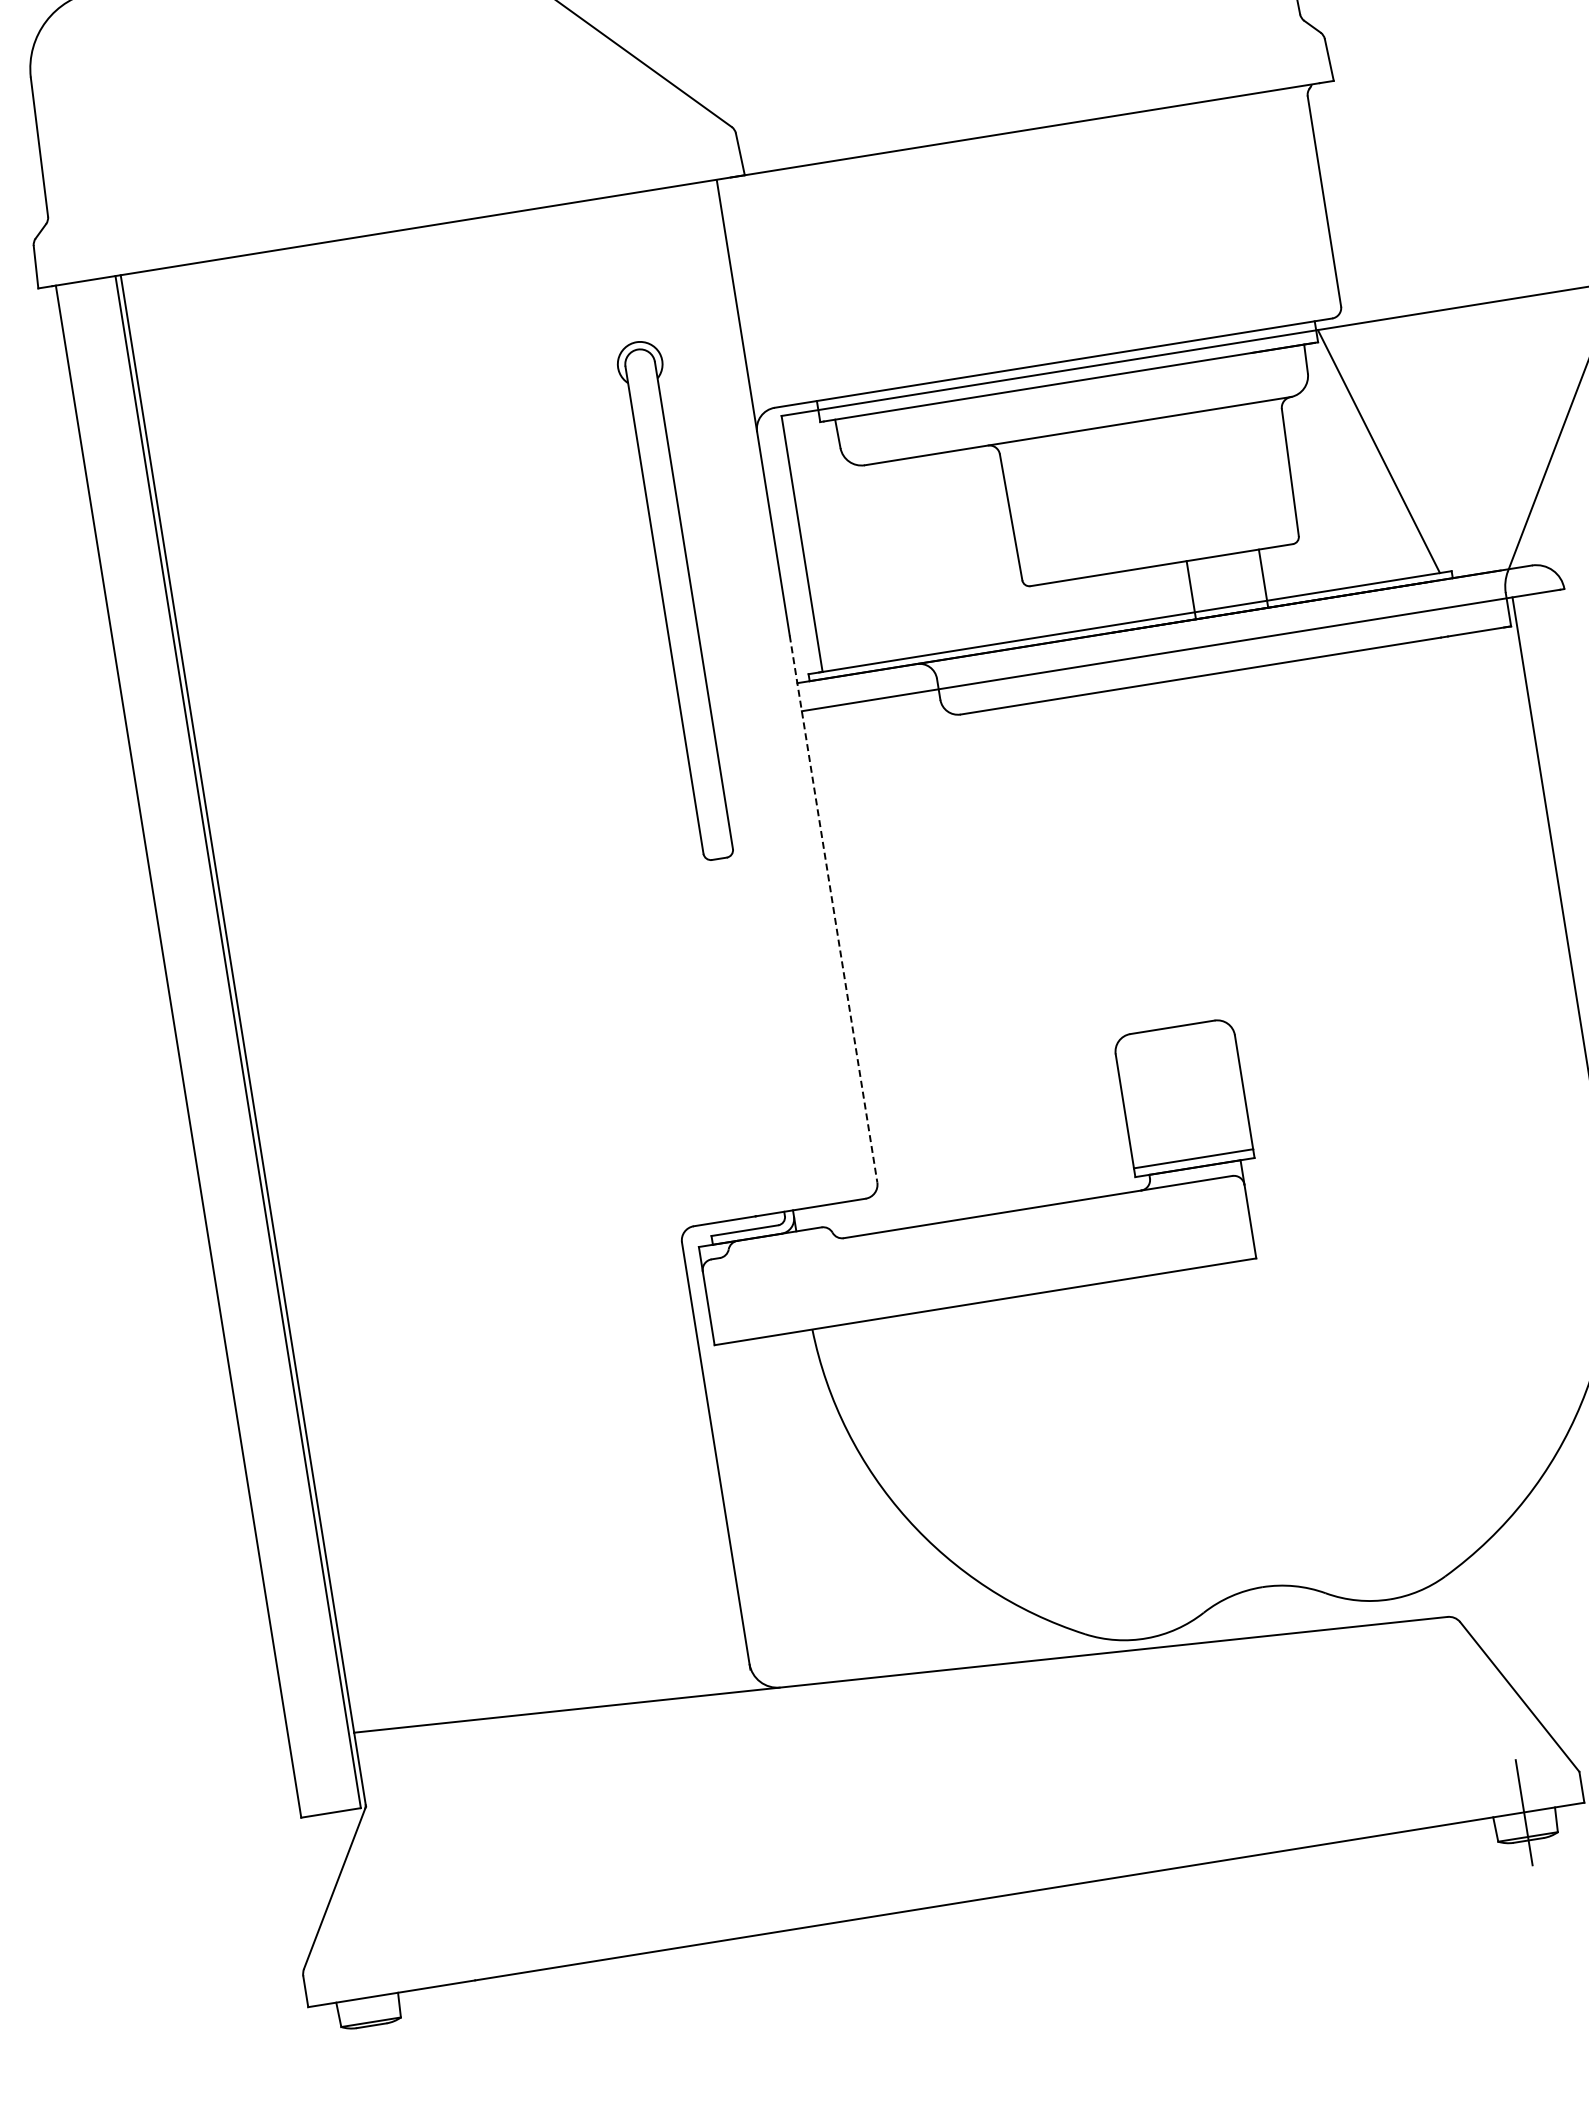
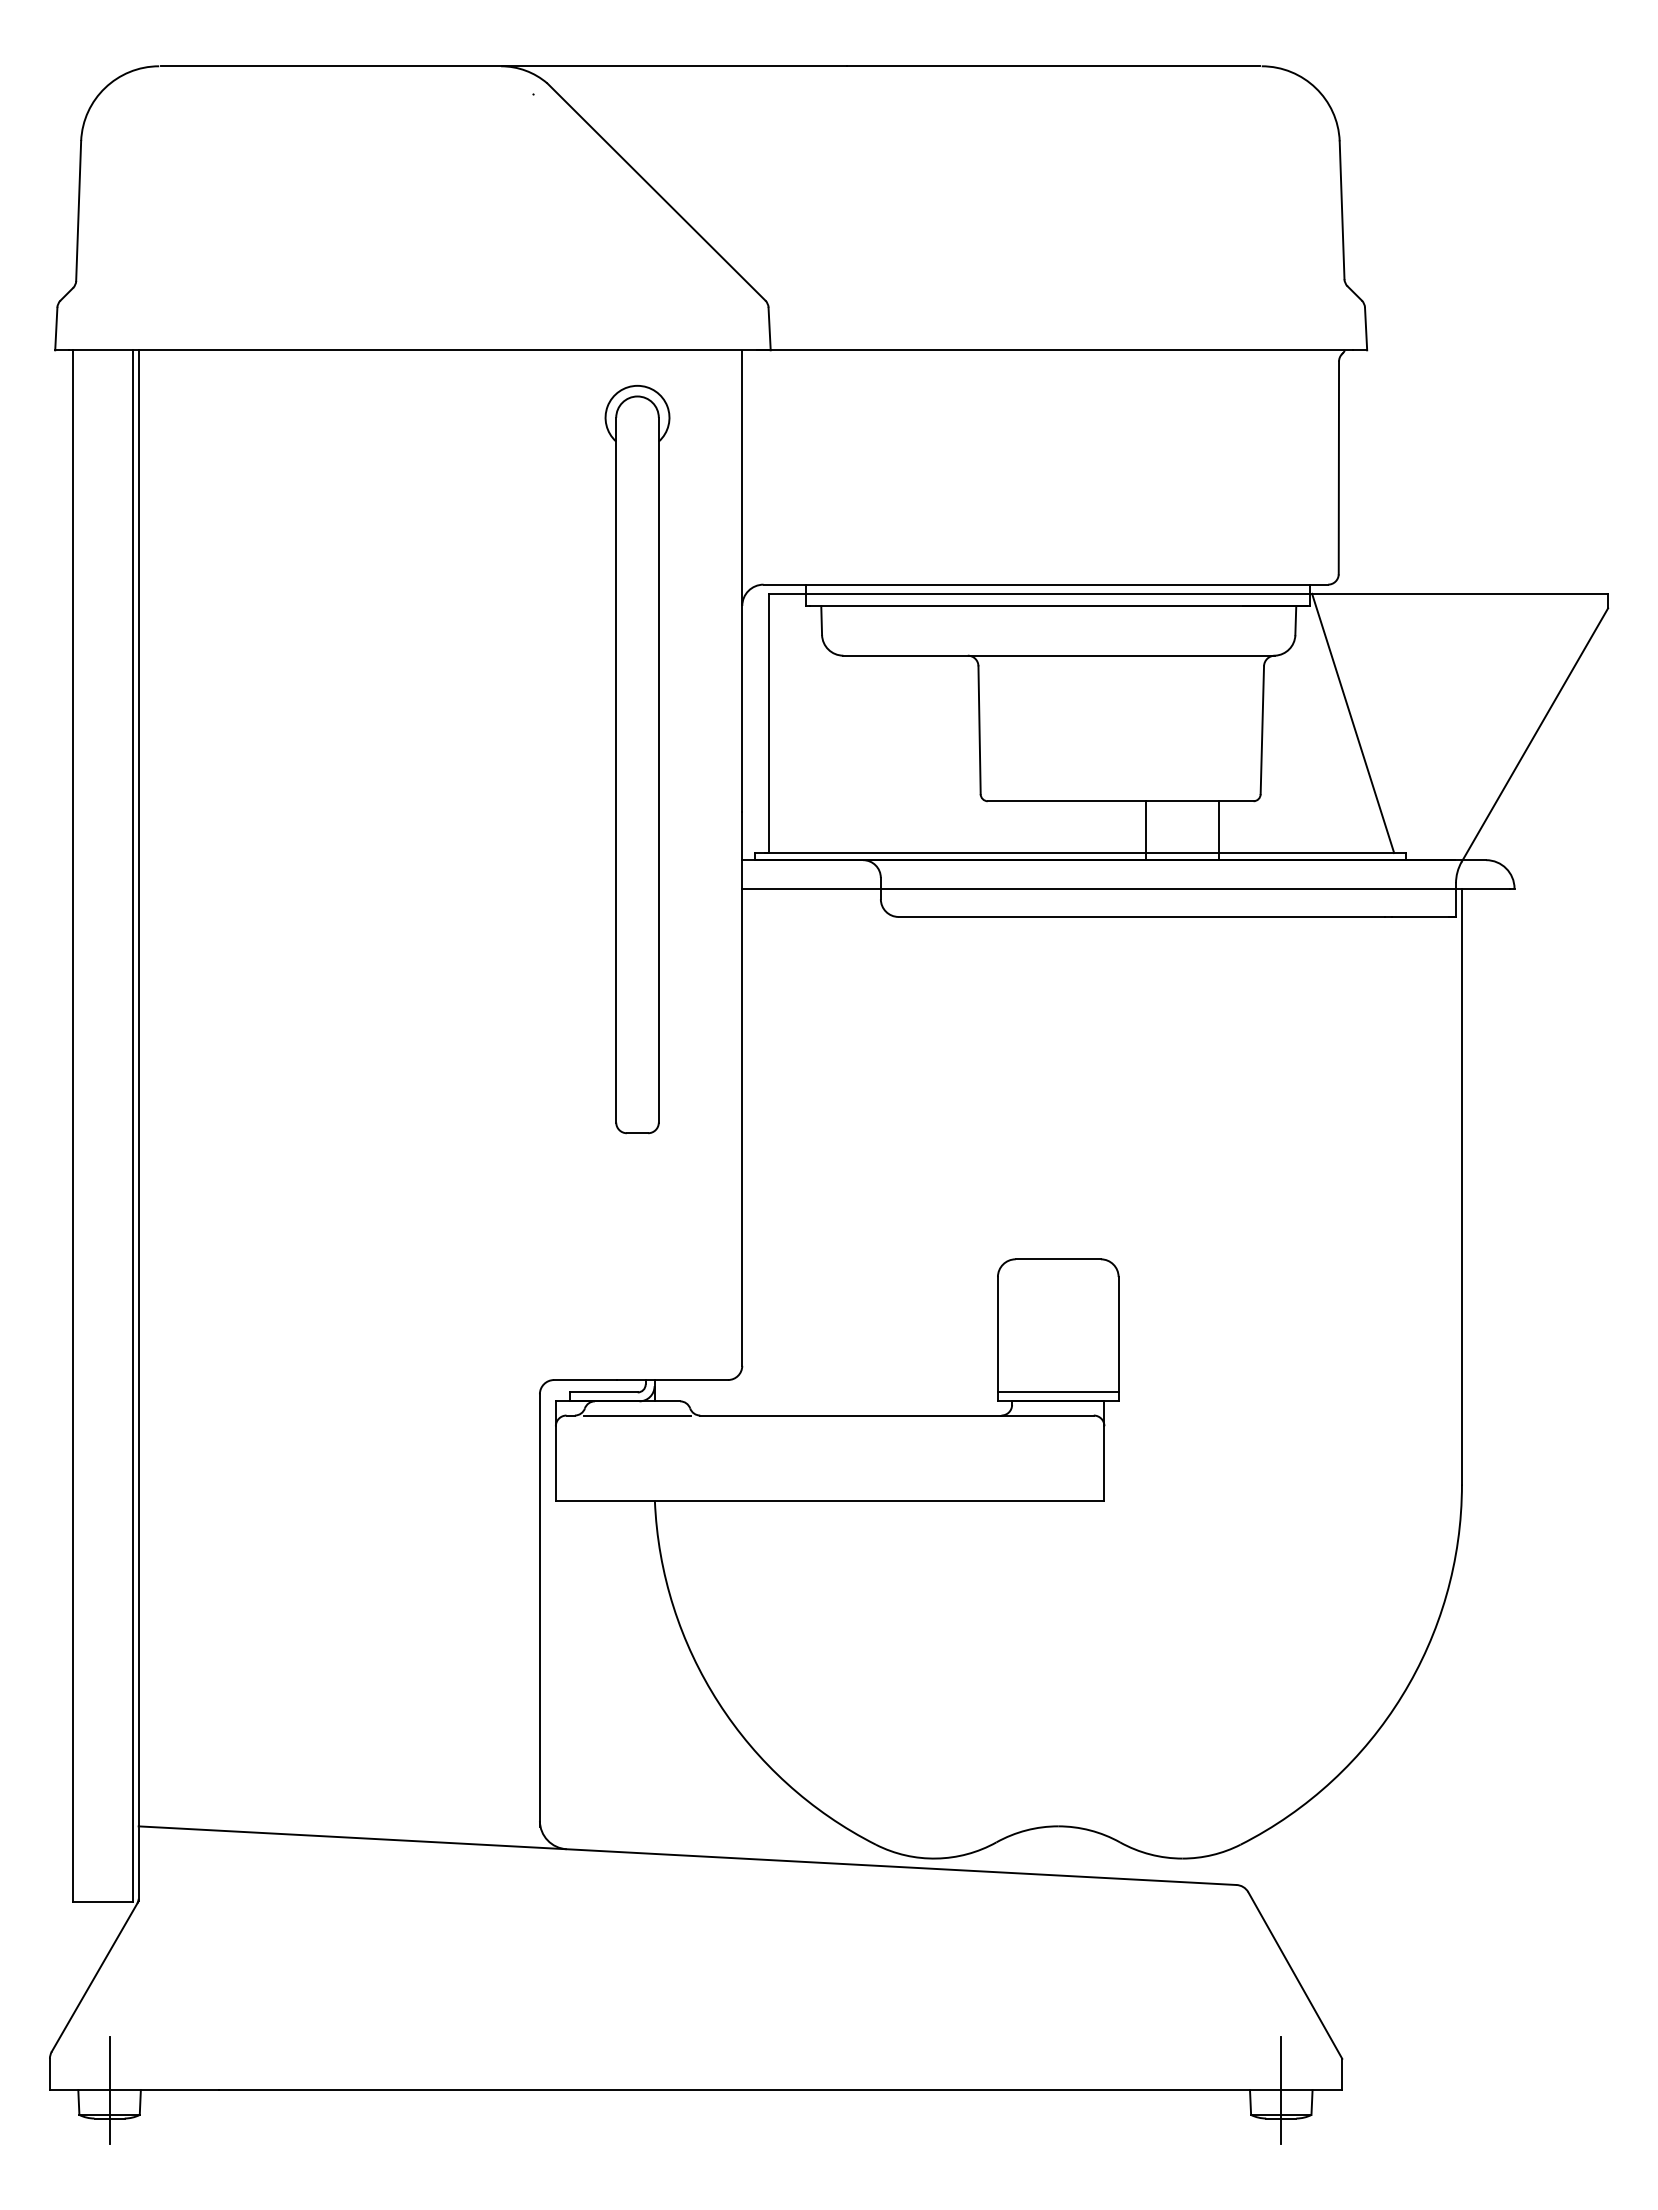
part: (677, 600) -> (637, 759), size x1.43
line: (833, 908) -> (742, 1088), dashed -> solid
line: (781, 1248) -> (637, 1415), added
line: (367, 1998) -> (109, 2090), added

